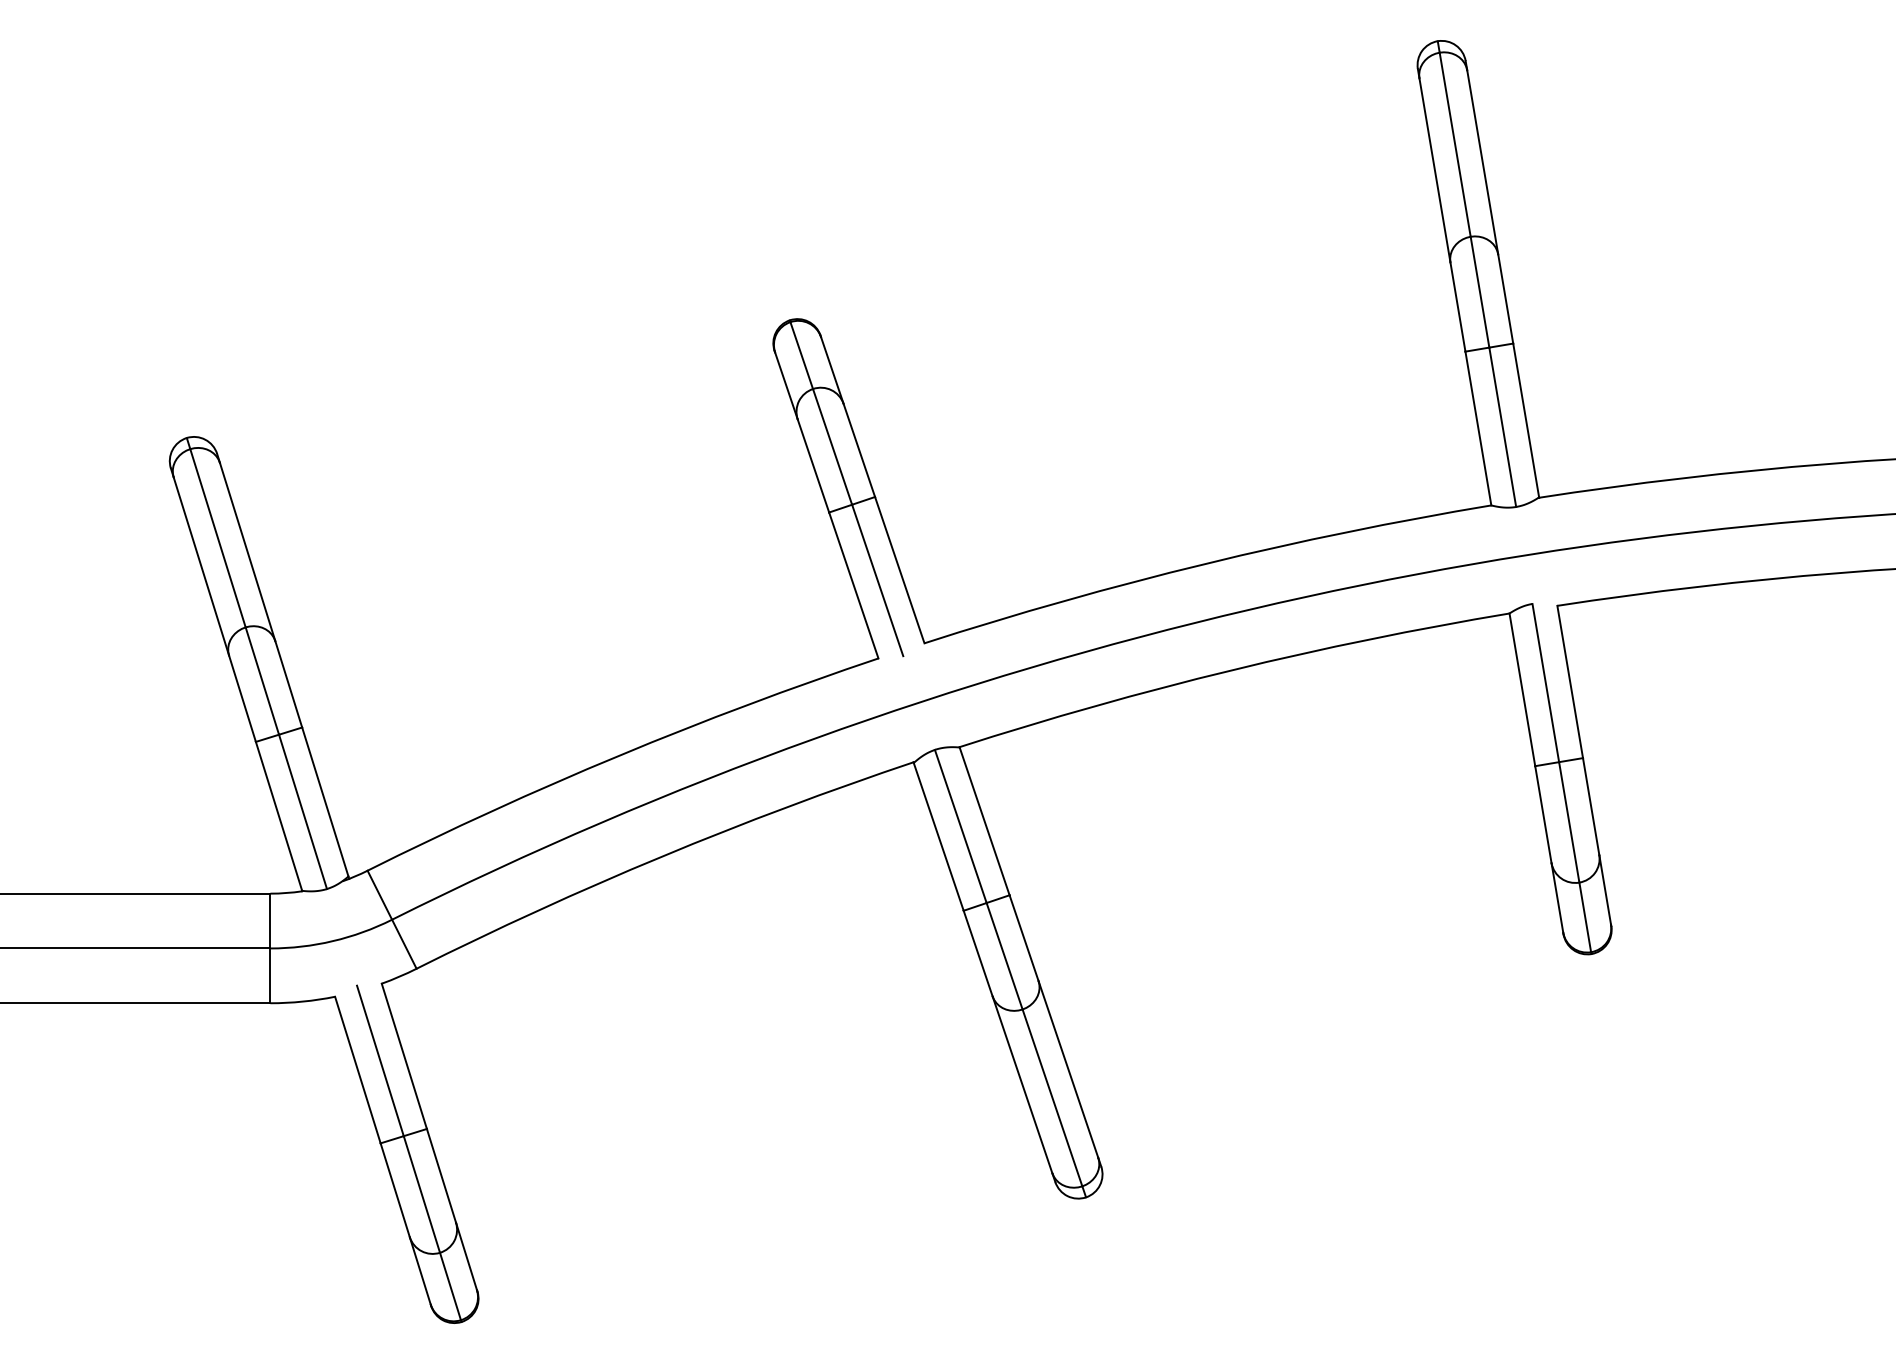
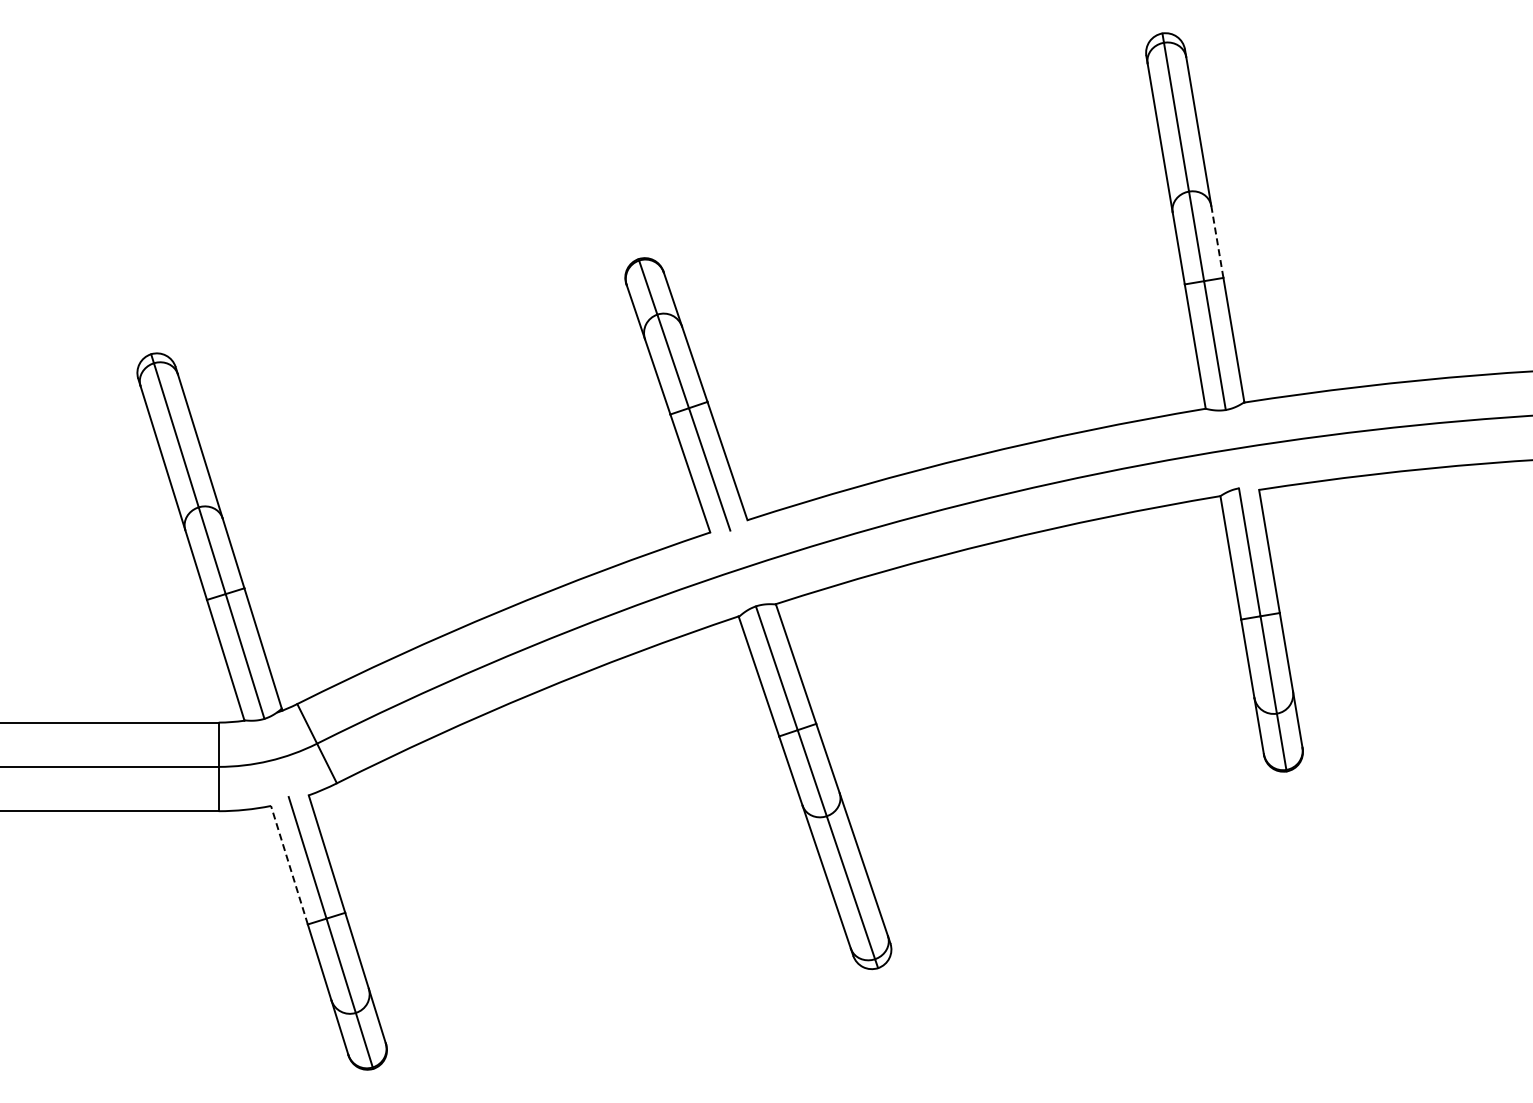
line: (1505, 298) -> (1217, 241), solid -> dashed
line: (357, 1069) -> (289, 864), solid -> dashed

